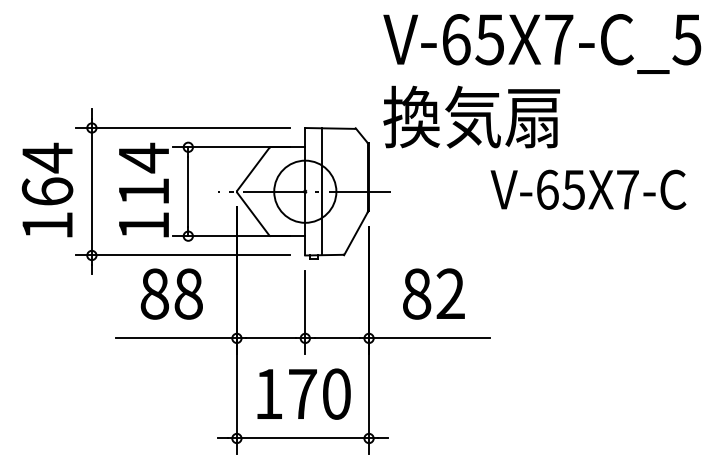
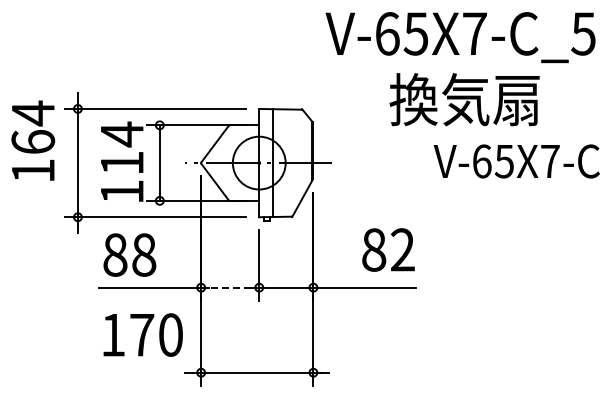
text: (471, 116) -> (464, 99), moved
text: (47, 189) -> (33, 140), moved
text: (588, 189) -> (516, 161), moved
text: (171, 293) -> (129, 254), moved
text: (433, 293) -> (388, 249), moved
line: (270, 338) -> (229, 287), solid -> dashed
text: (303, 393) -> (142, 334), moved

